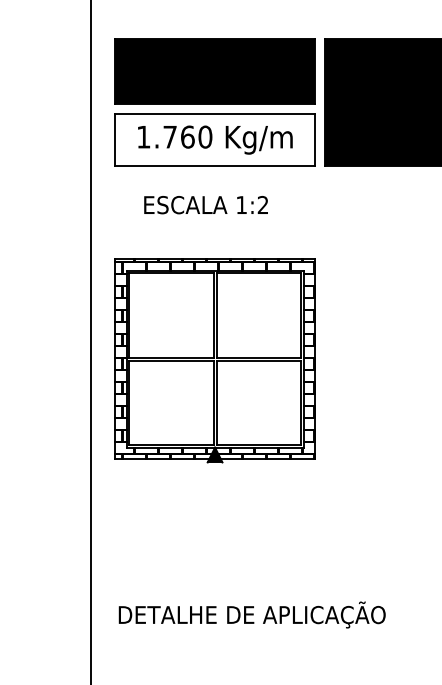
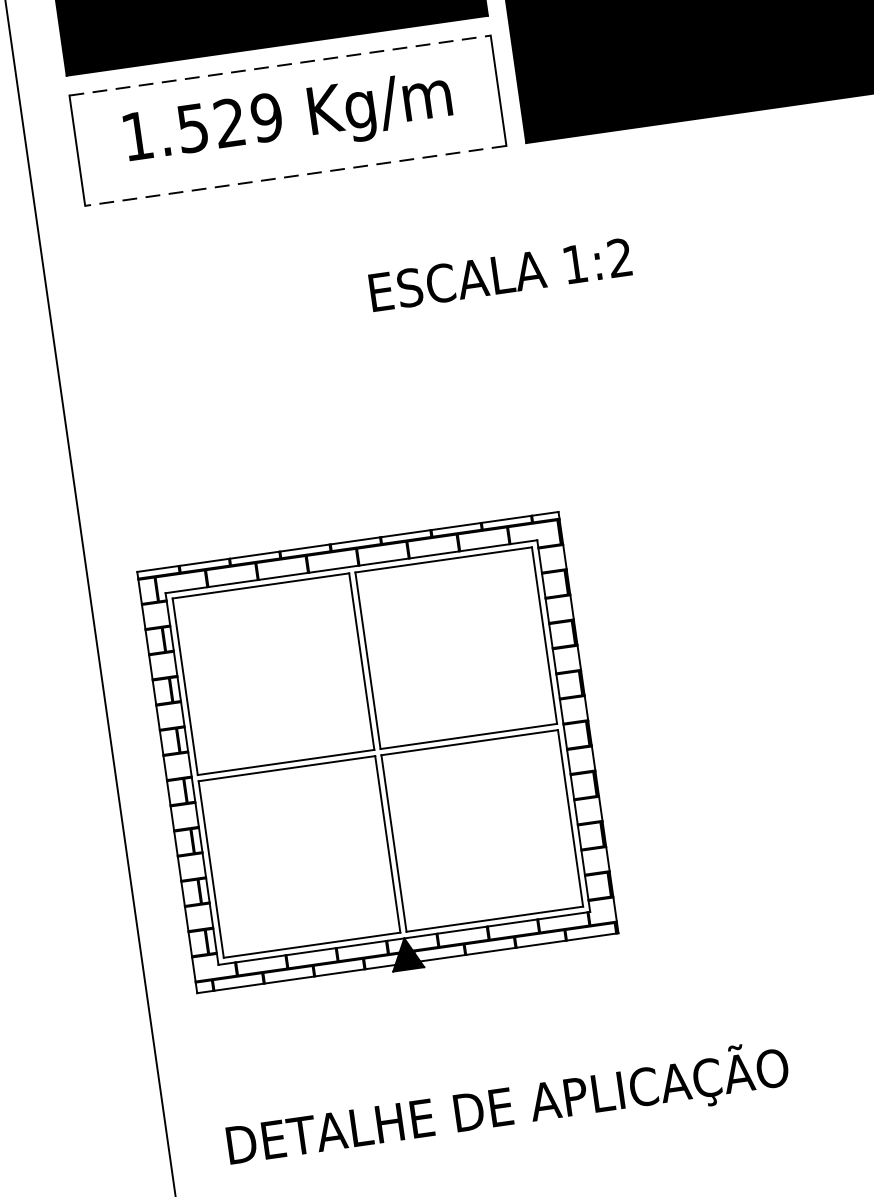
line: (215, 113) -> (280, 65), solid -> dashed
text: (187, 136) -> (229, 121), 1.760 -> 1.529
line: (214, 166) -> (294, 176), solid -> dashed
text: (205, 205) -> (499, 275), moved
part: (214, 360) -> (377, 755), moved

